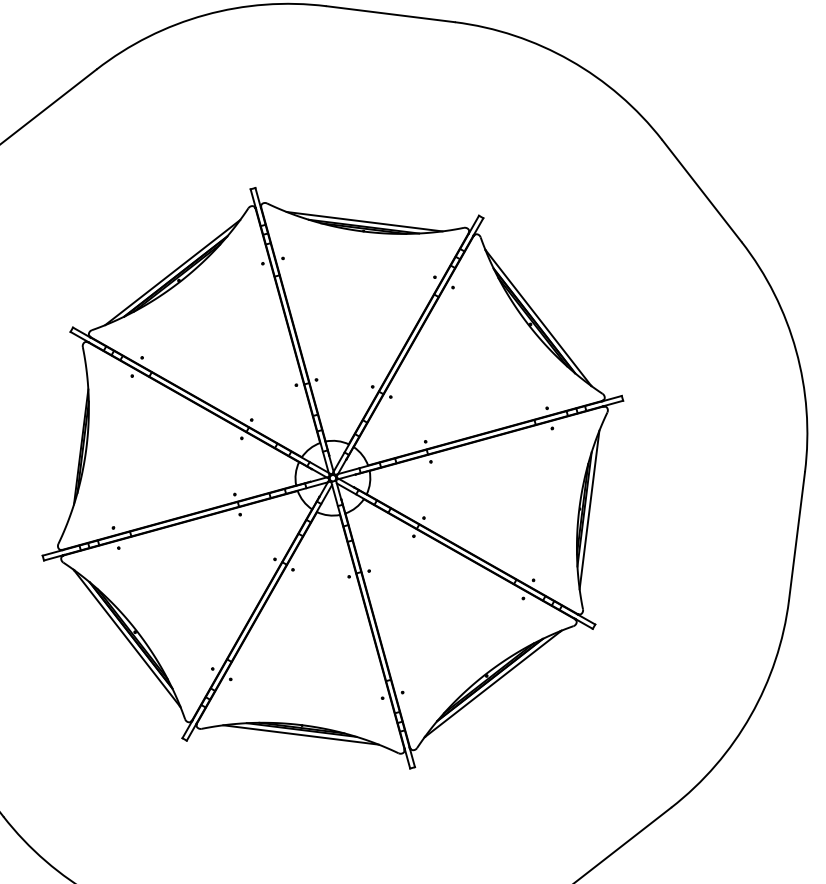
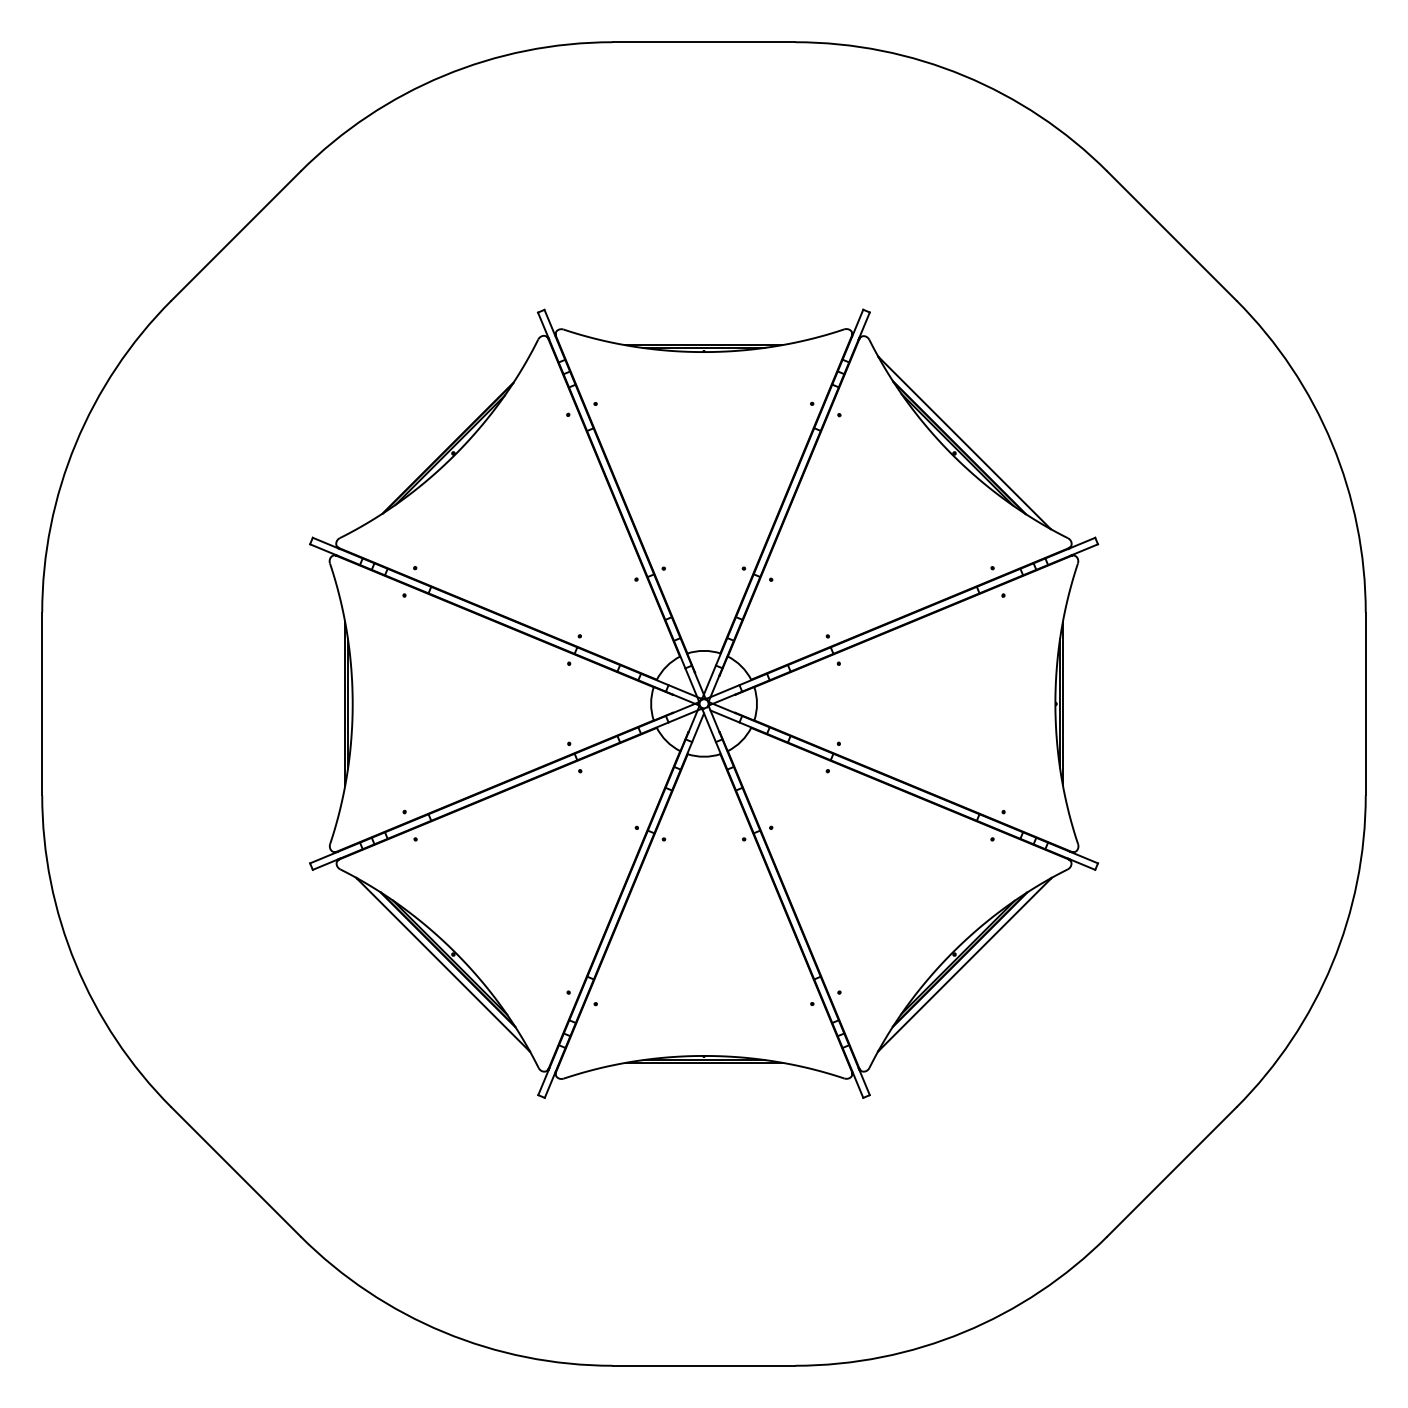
line: (364, 221) -> (703, 338), removed
line: (172, 272) -> (442, 442), removed
line: (589, 509) -> (1069, 703), removed
line: (301, 734) -> (704, 1069), removed

